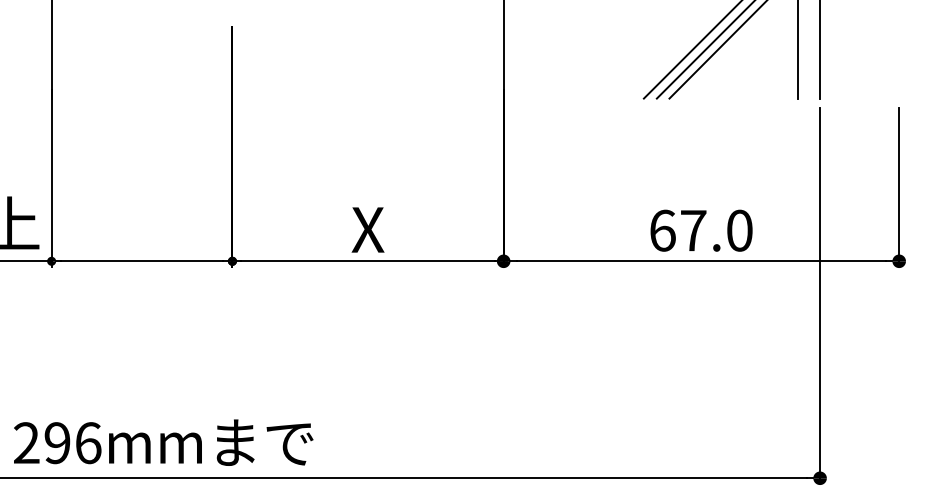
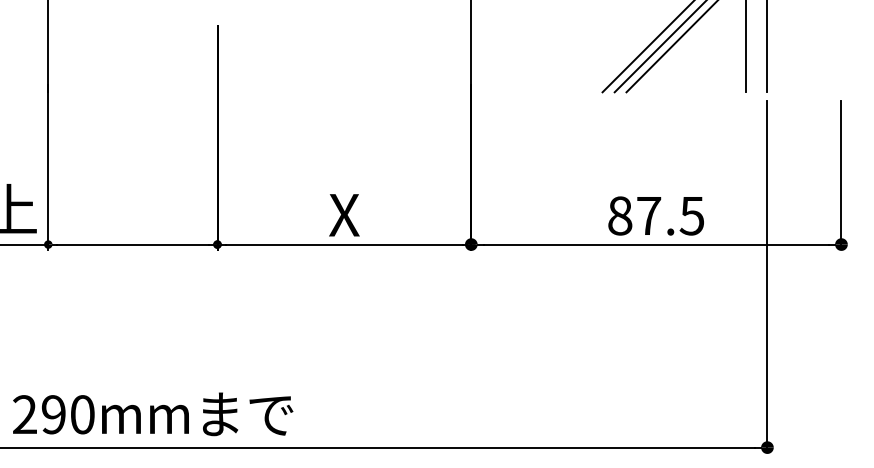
text: (701, 230) -> (656, 215), 67.0 -> 87.5
text: (88, 443) -> (82, 415), 296mm -> 290mm

